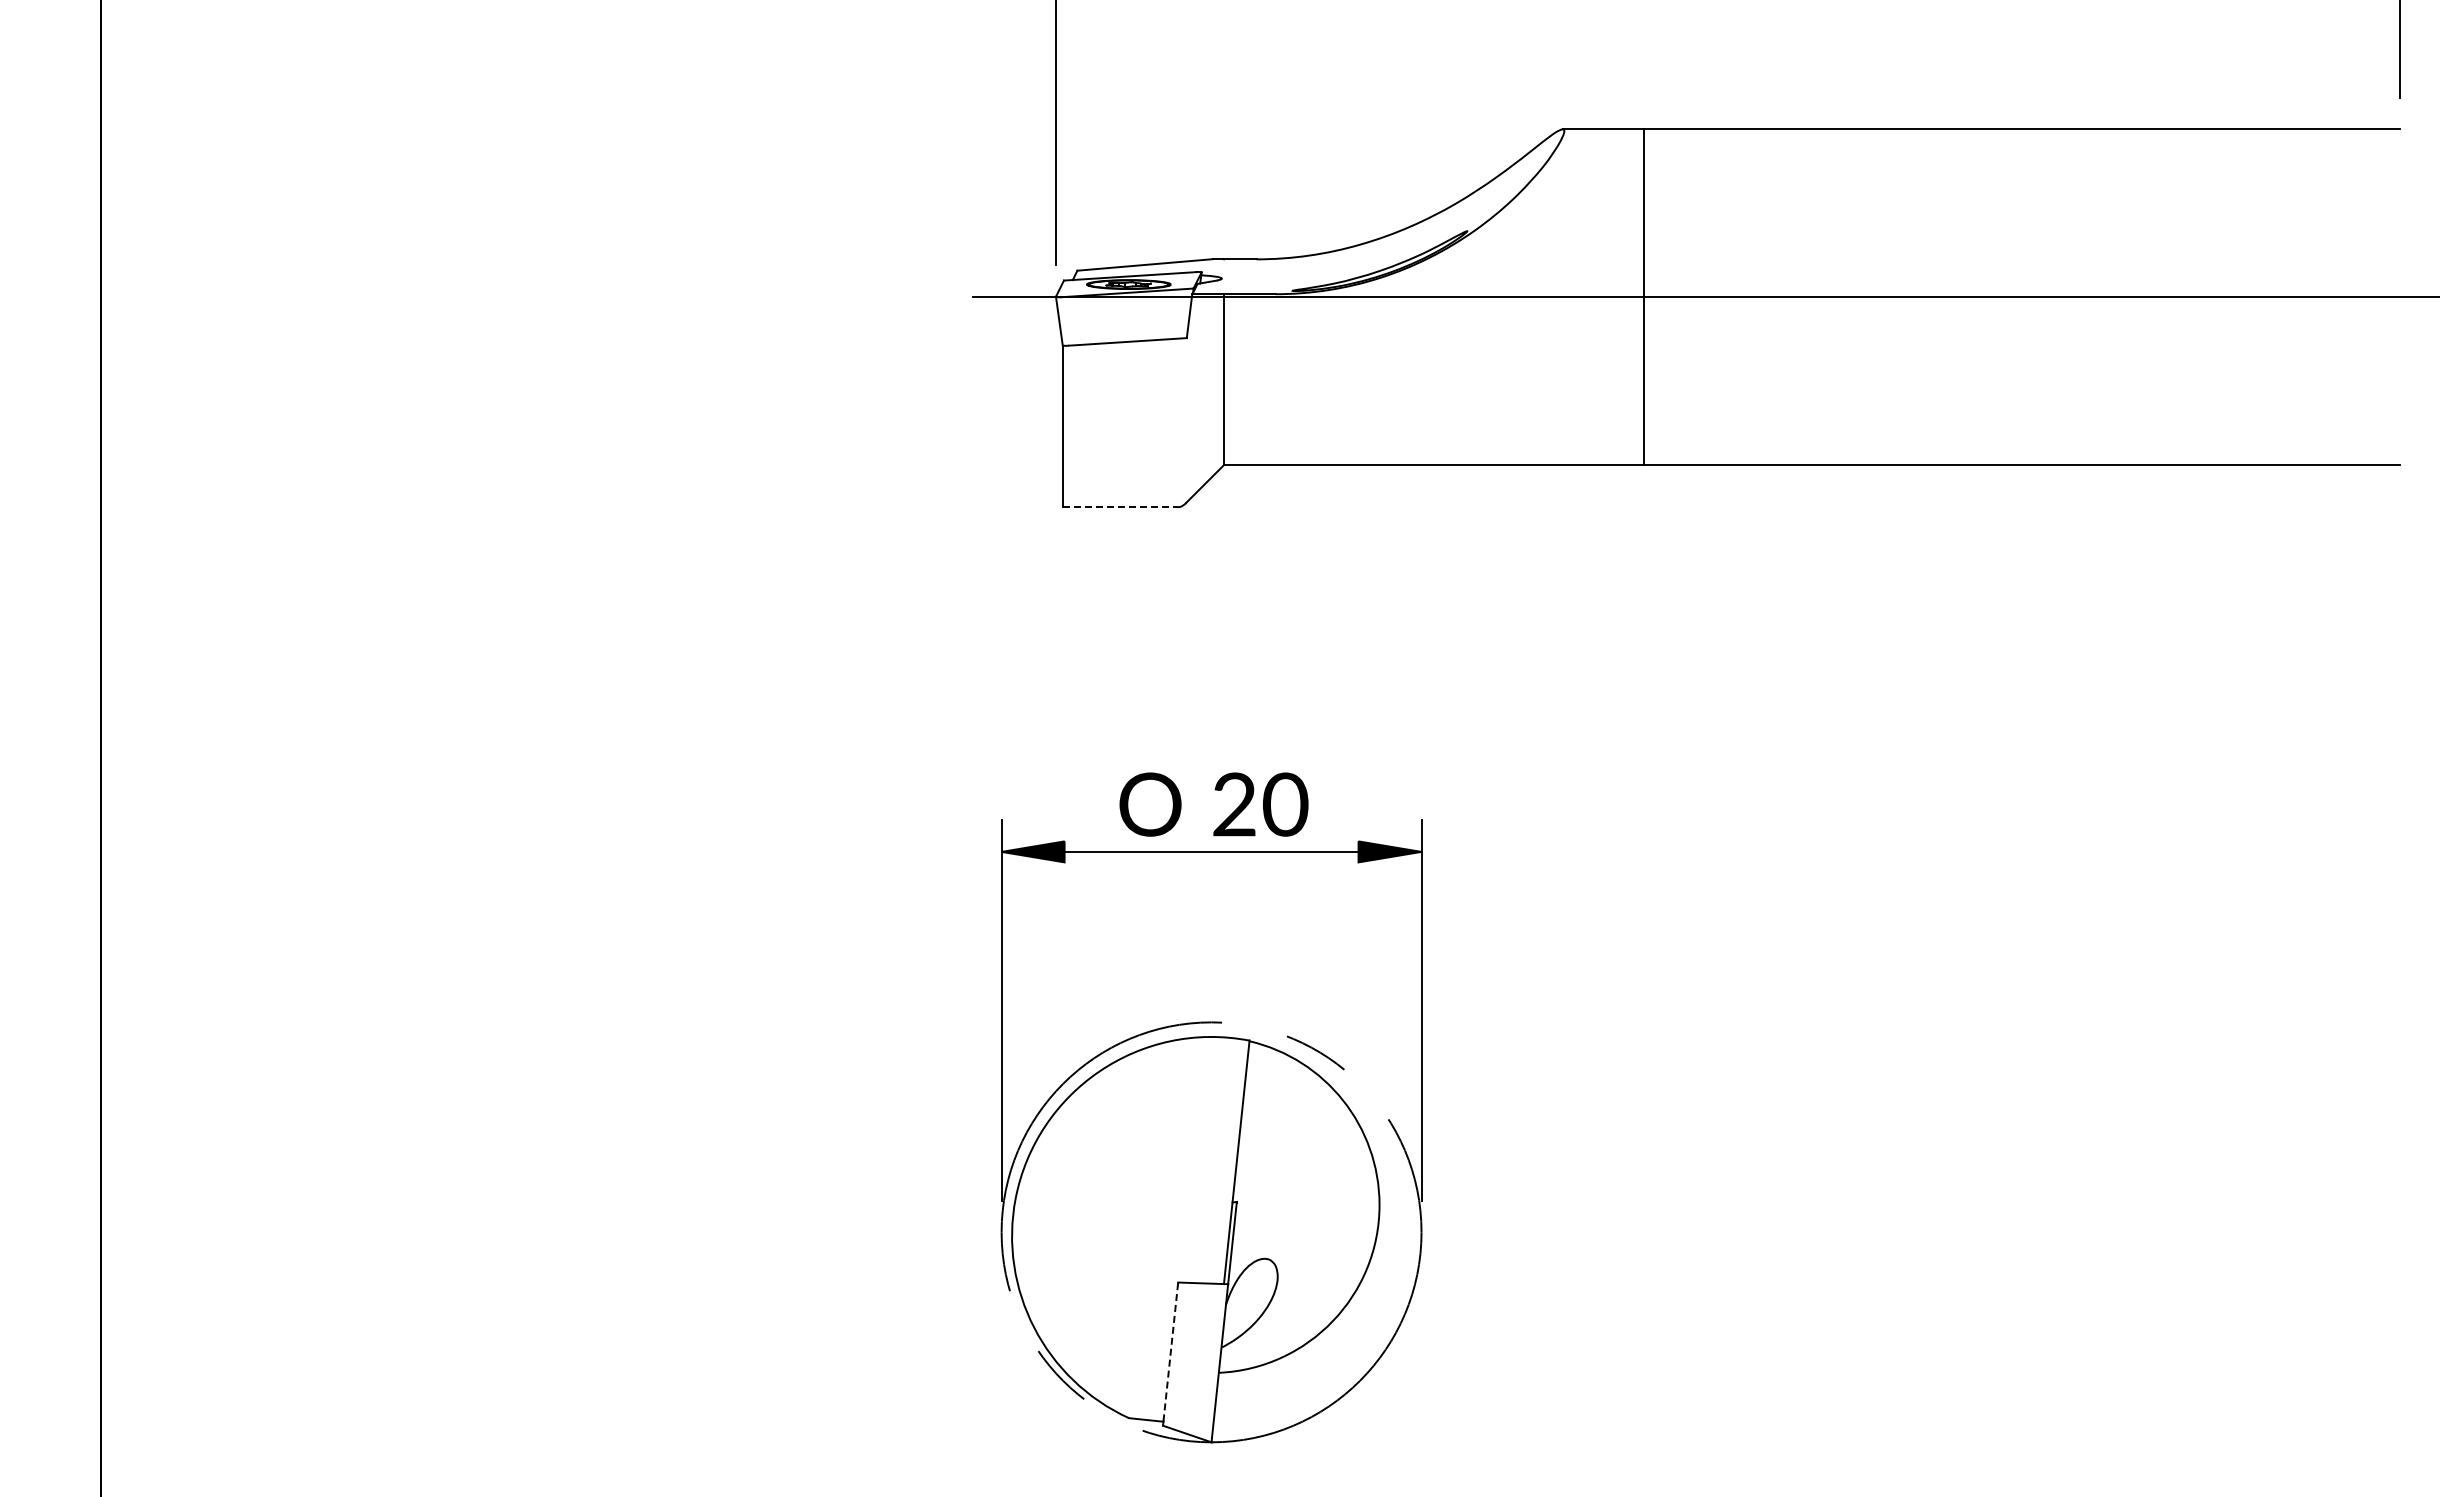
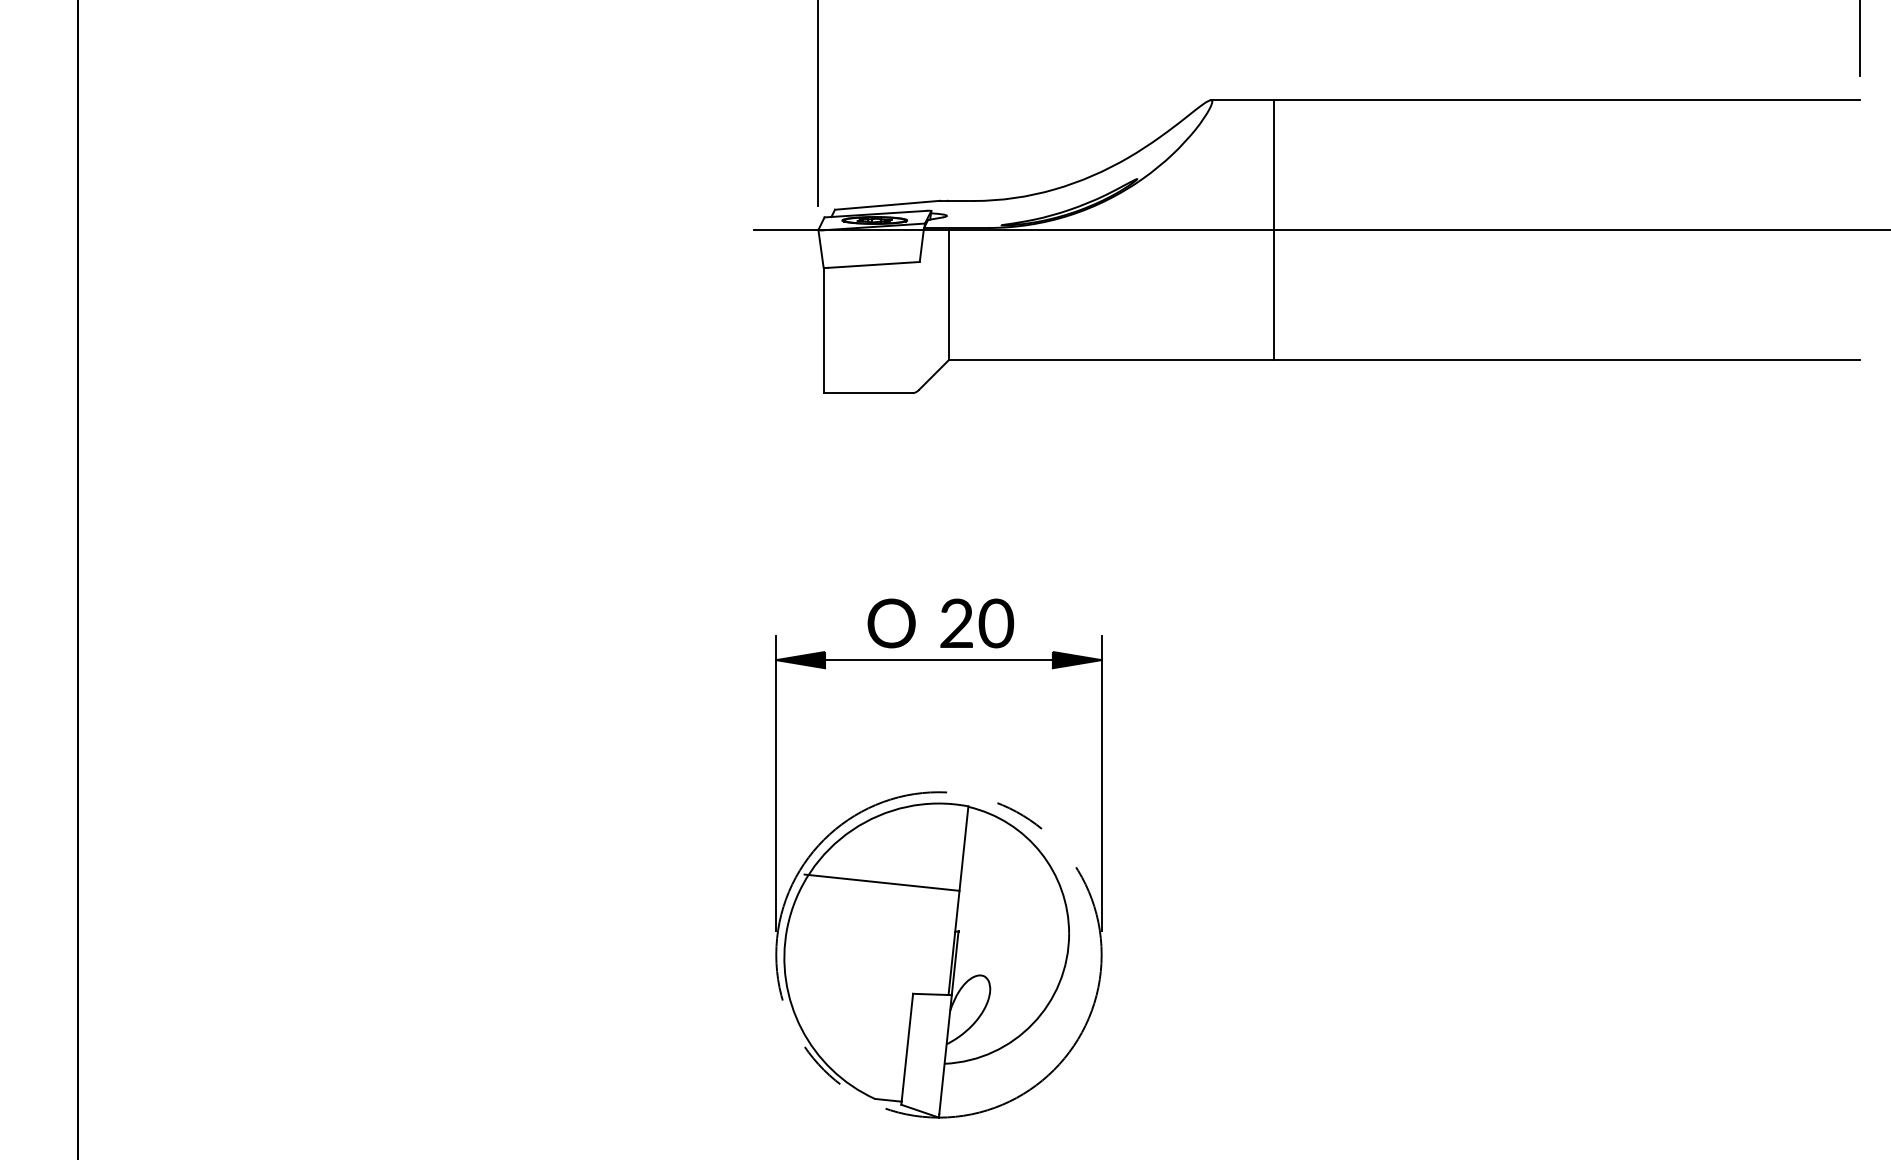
line: (1121, 507) -> (869, 393), dashed -> solid
line: (1138, 1138) -> (882, 882), added
line: (1170, 1351) -> (907, 1047), dashed -> solid

